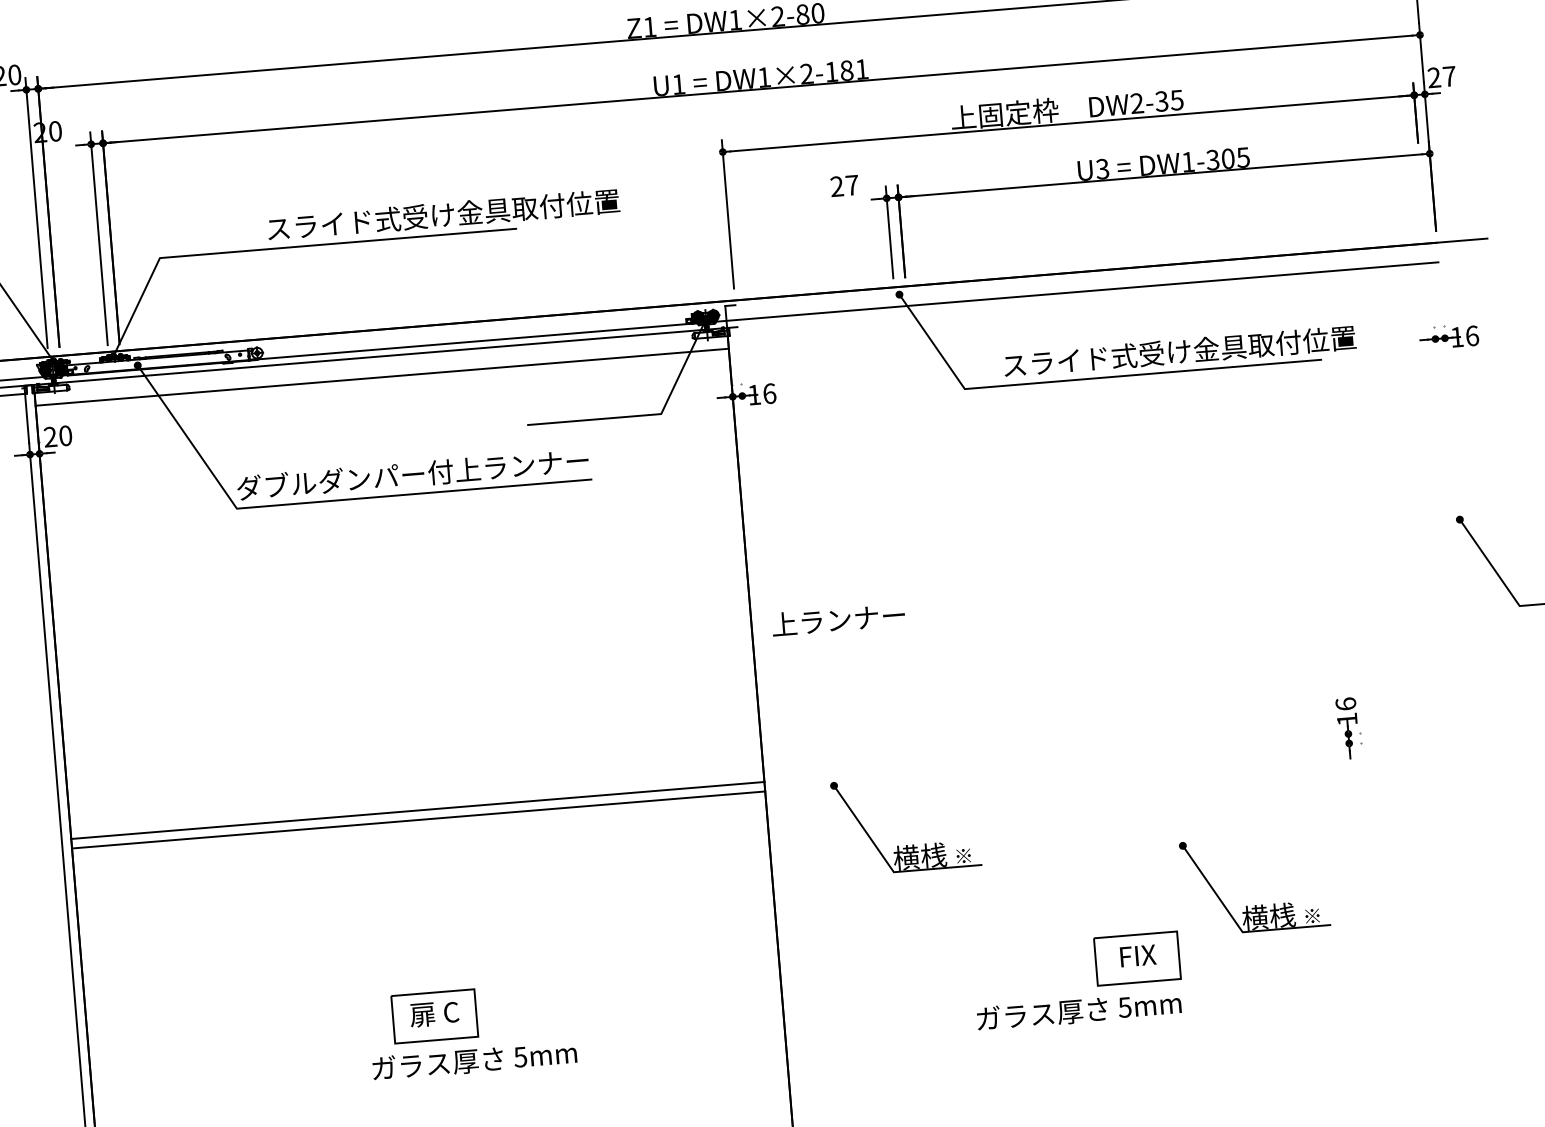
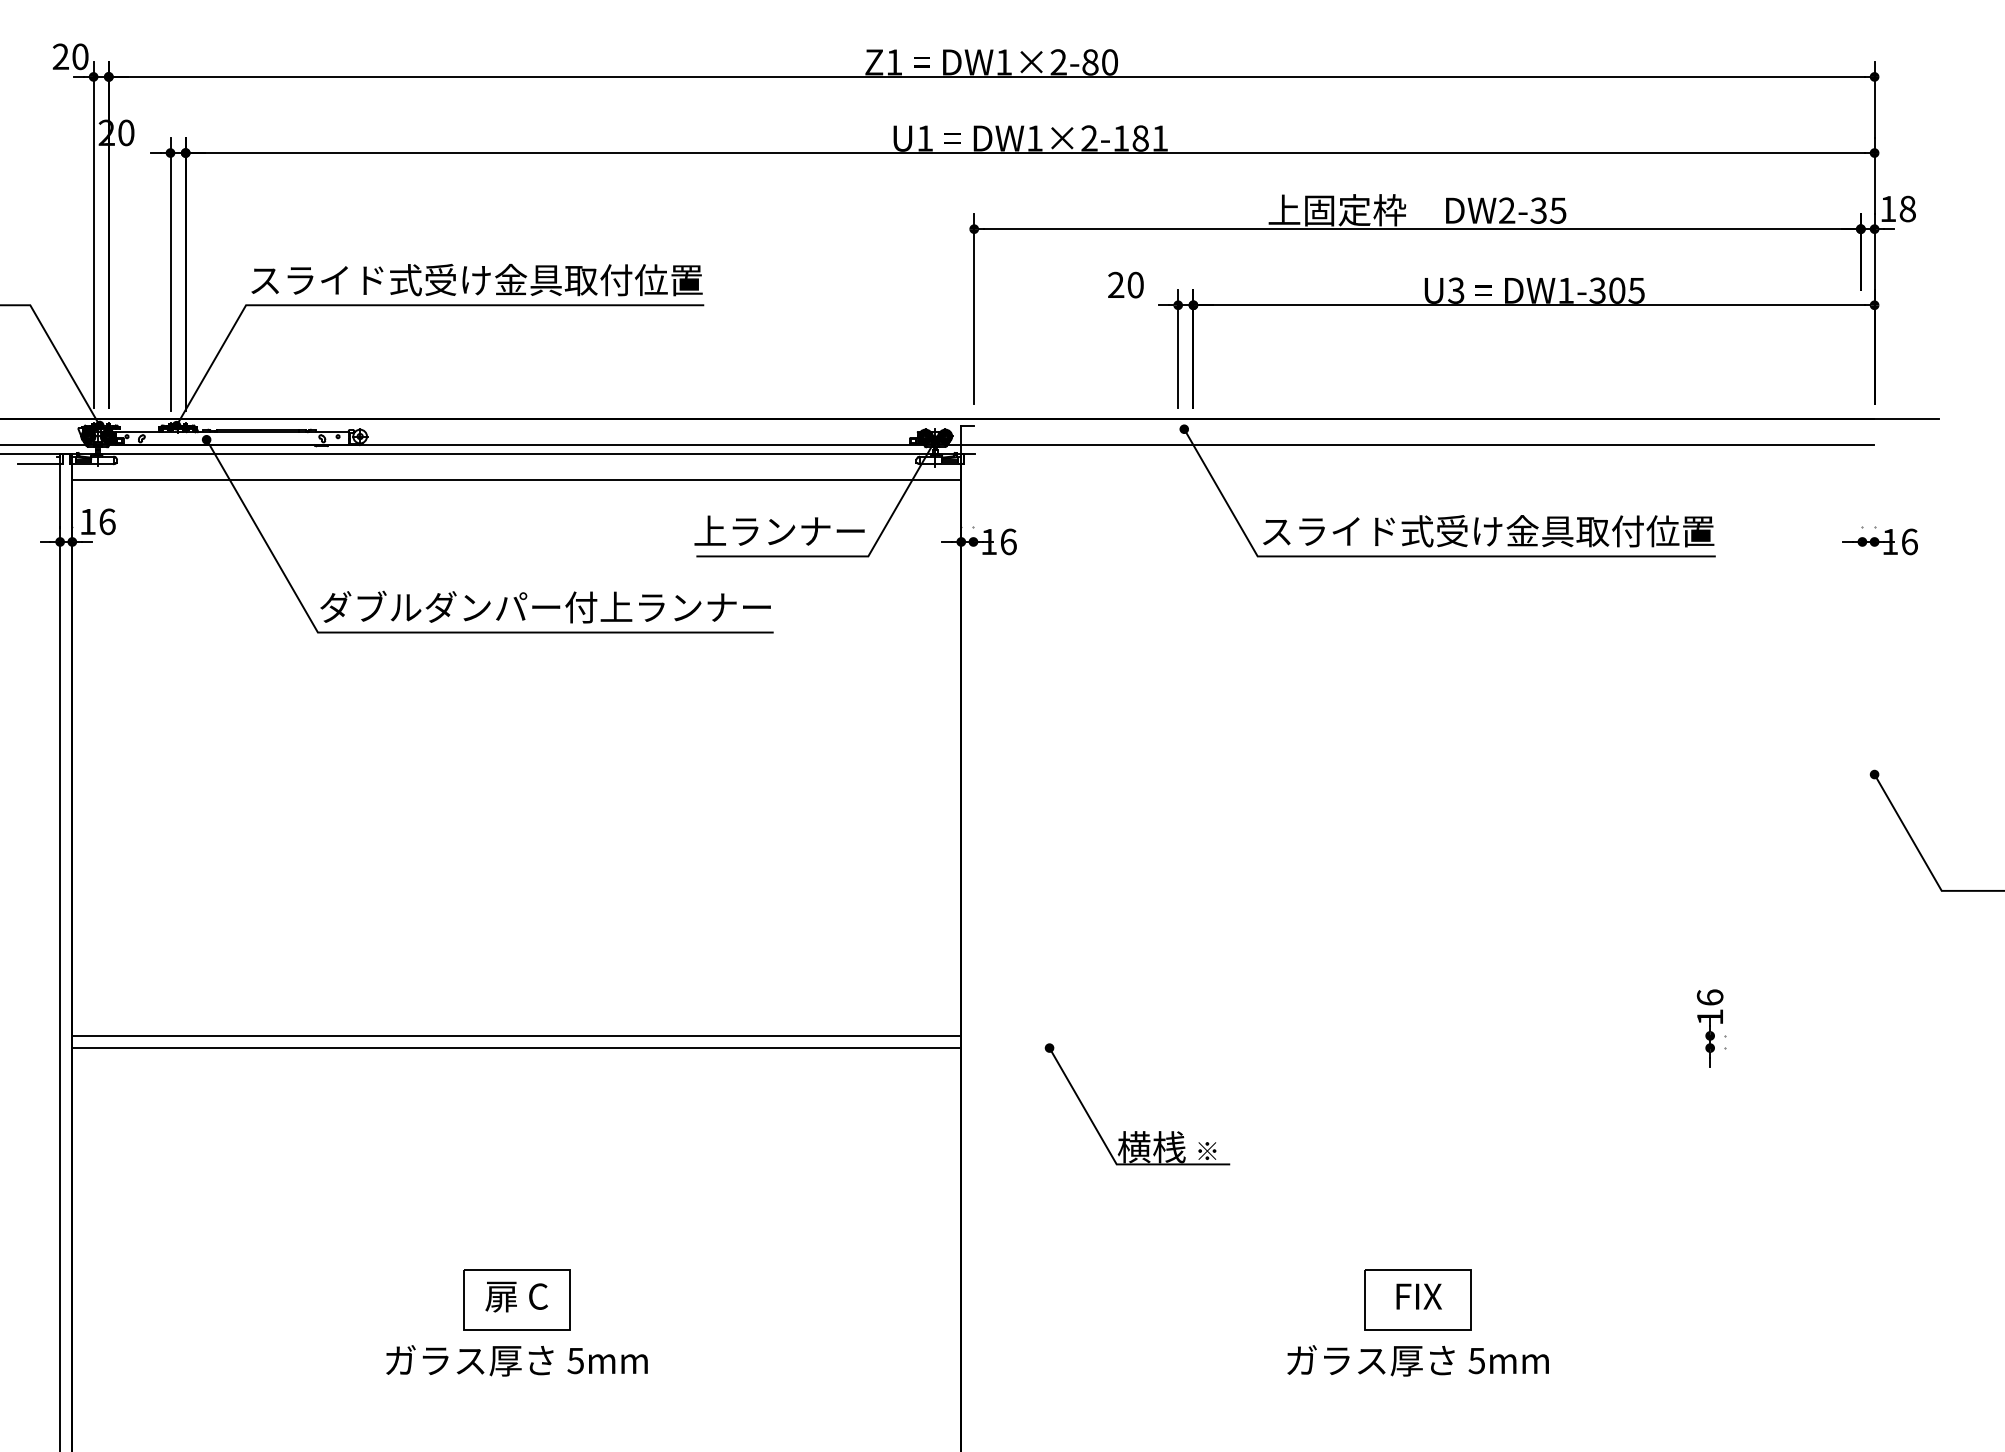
text: (1441, 76) -> (1897, 208), 27 -> 18
text: (852, 184) -> (1135, 284), 27 -> 20
text: (443, 214) -> (476, 279), moved
text: (1179, 351) -> (1488, 531), moved
text: (57, 436) -> (97, 521), 20 -> 16
text: (838, 619) -> (779, 530), moved
part: (1256, 905) -> (1575, 1244), removed
text: (1078, 1010) -> (1417, 1360), moved
text: (474, 1060) -> (516, 1360), moved

